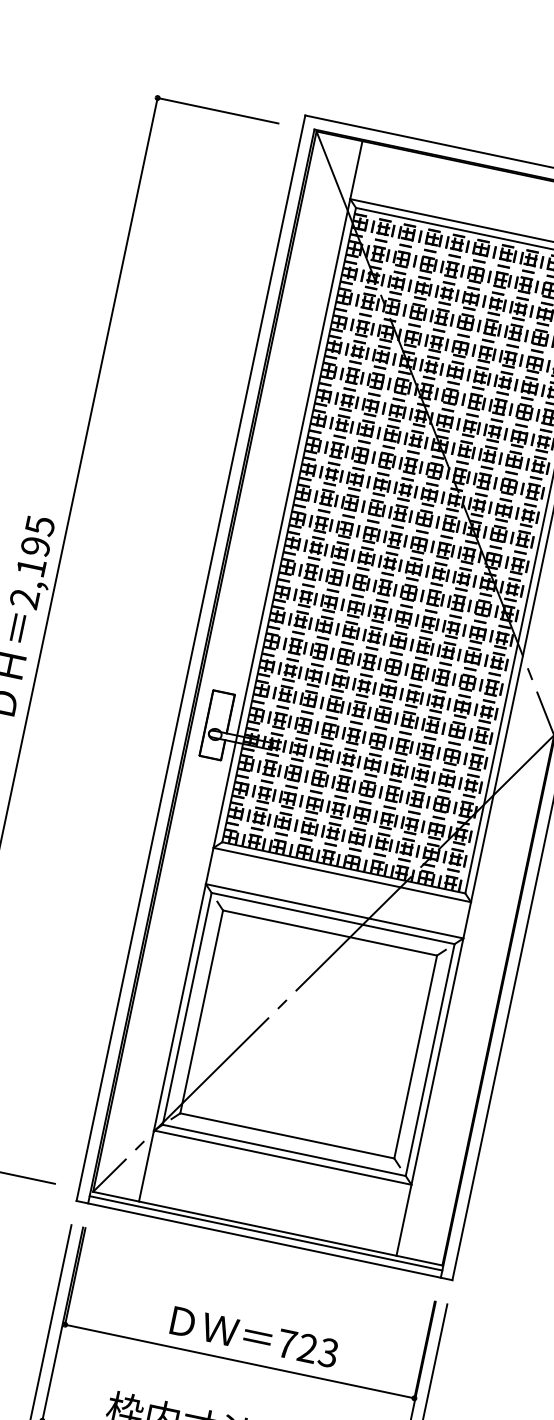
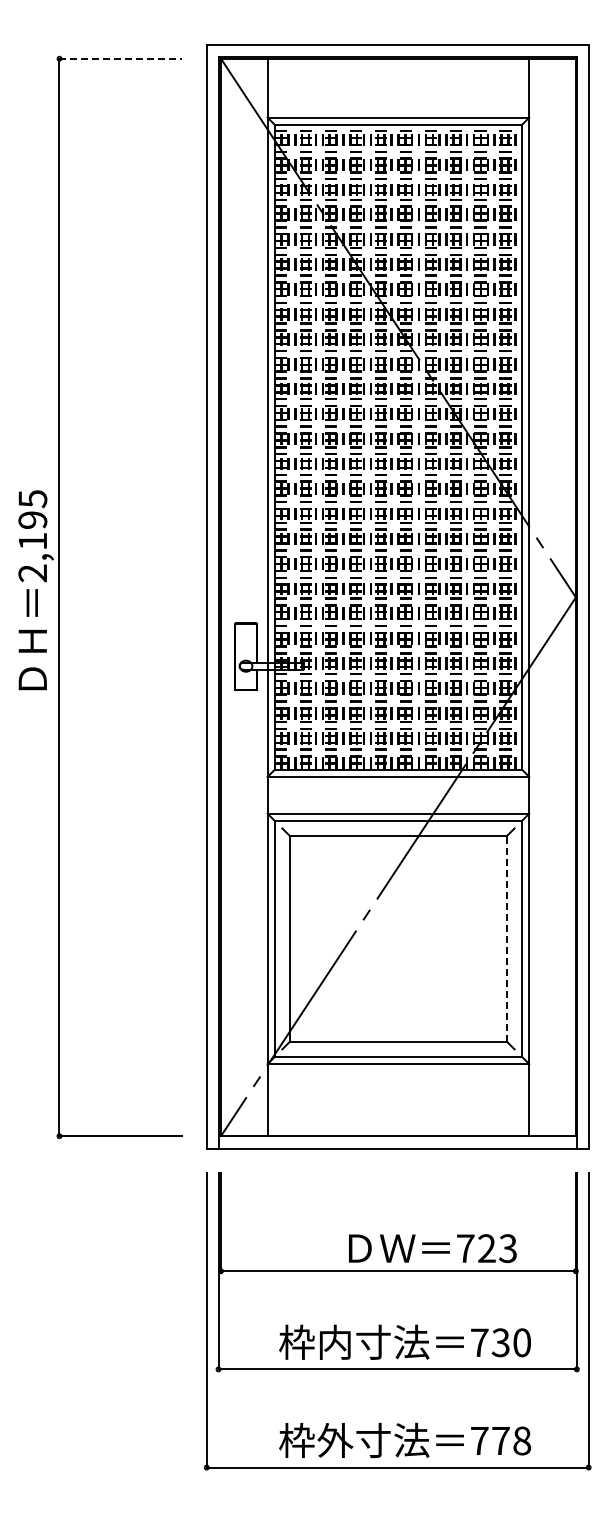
line: (218, 110) -> (121, 58), solid -> dashed
line: (416, 1056) -> (507, 938), solid -> dashed
line: (265, 1233) -> (397, 1141), removed
text: (254, 1337) -> (432, 1248), moved

